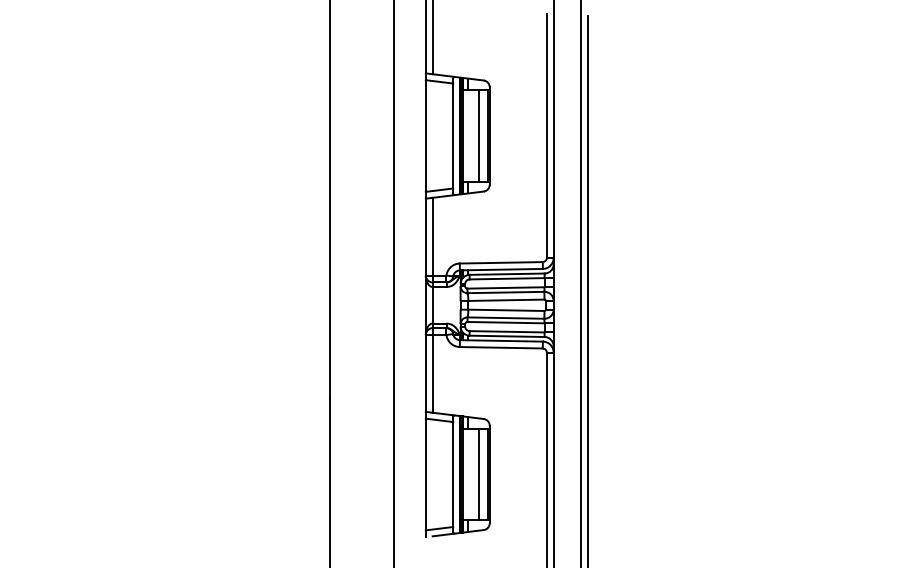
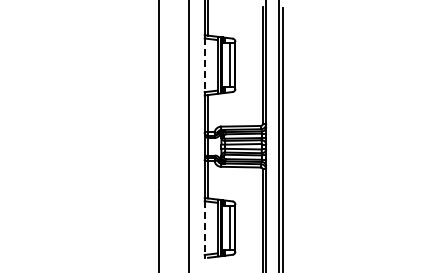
line: (425, 136) -> (204, 65), solid -> dashed
line: (425, 475) -> (204, 228), solid -> dashed

